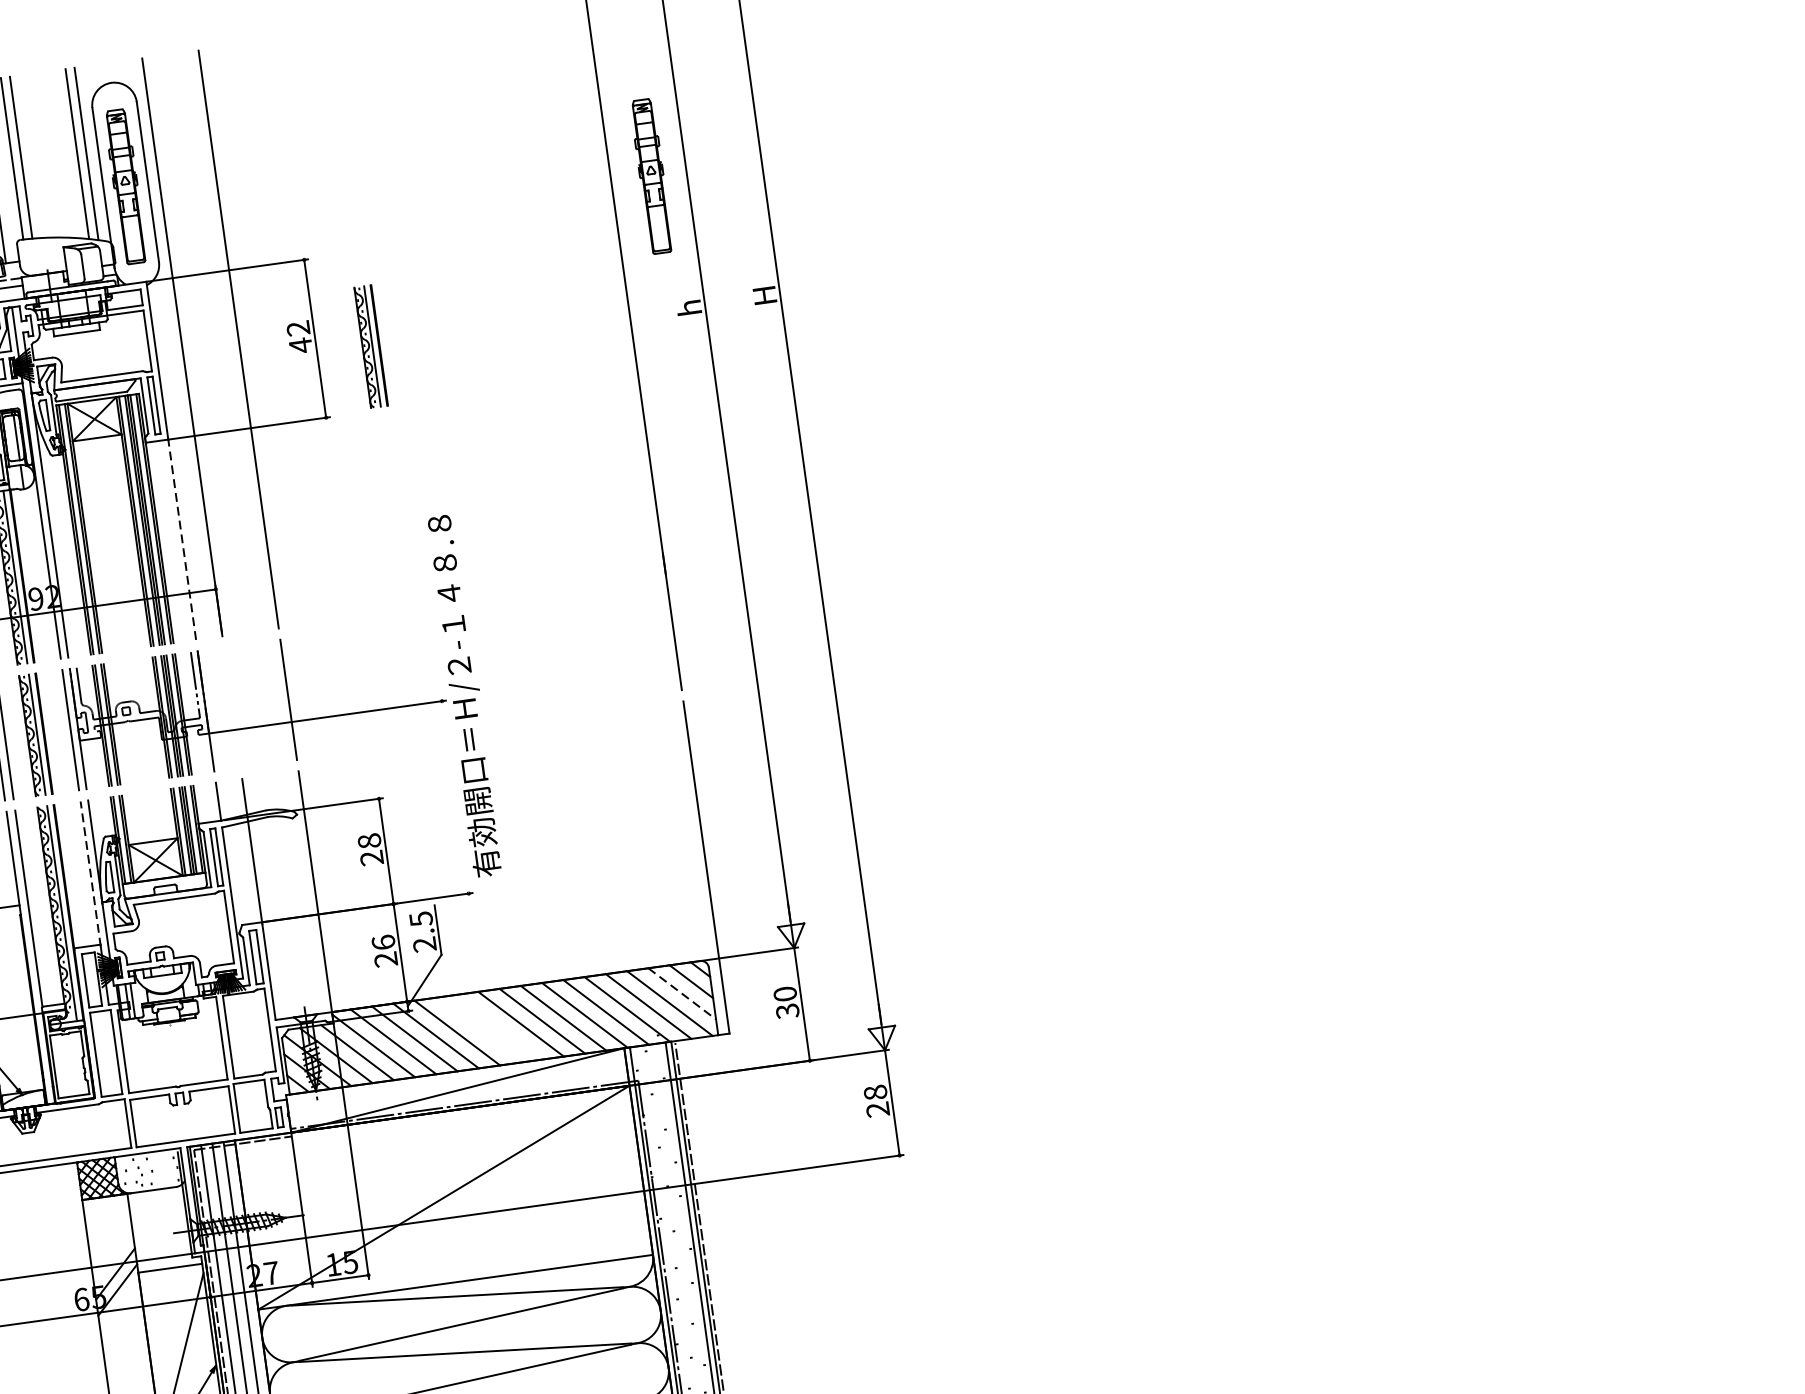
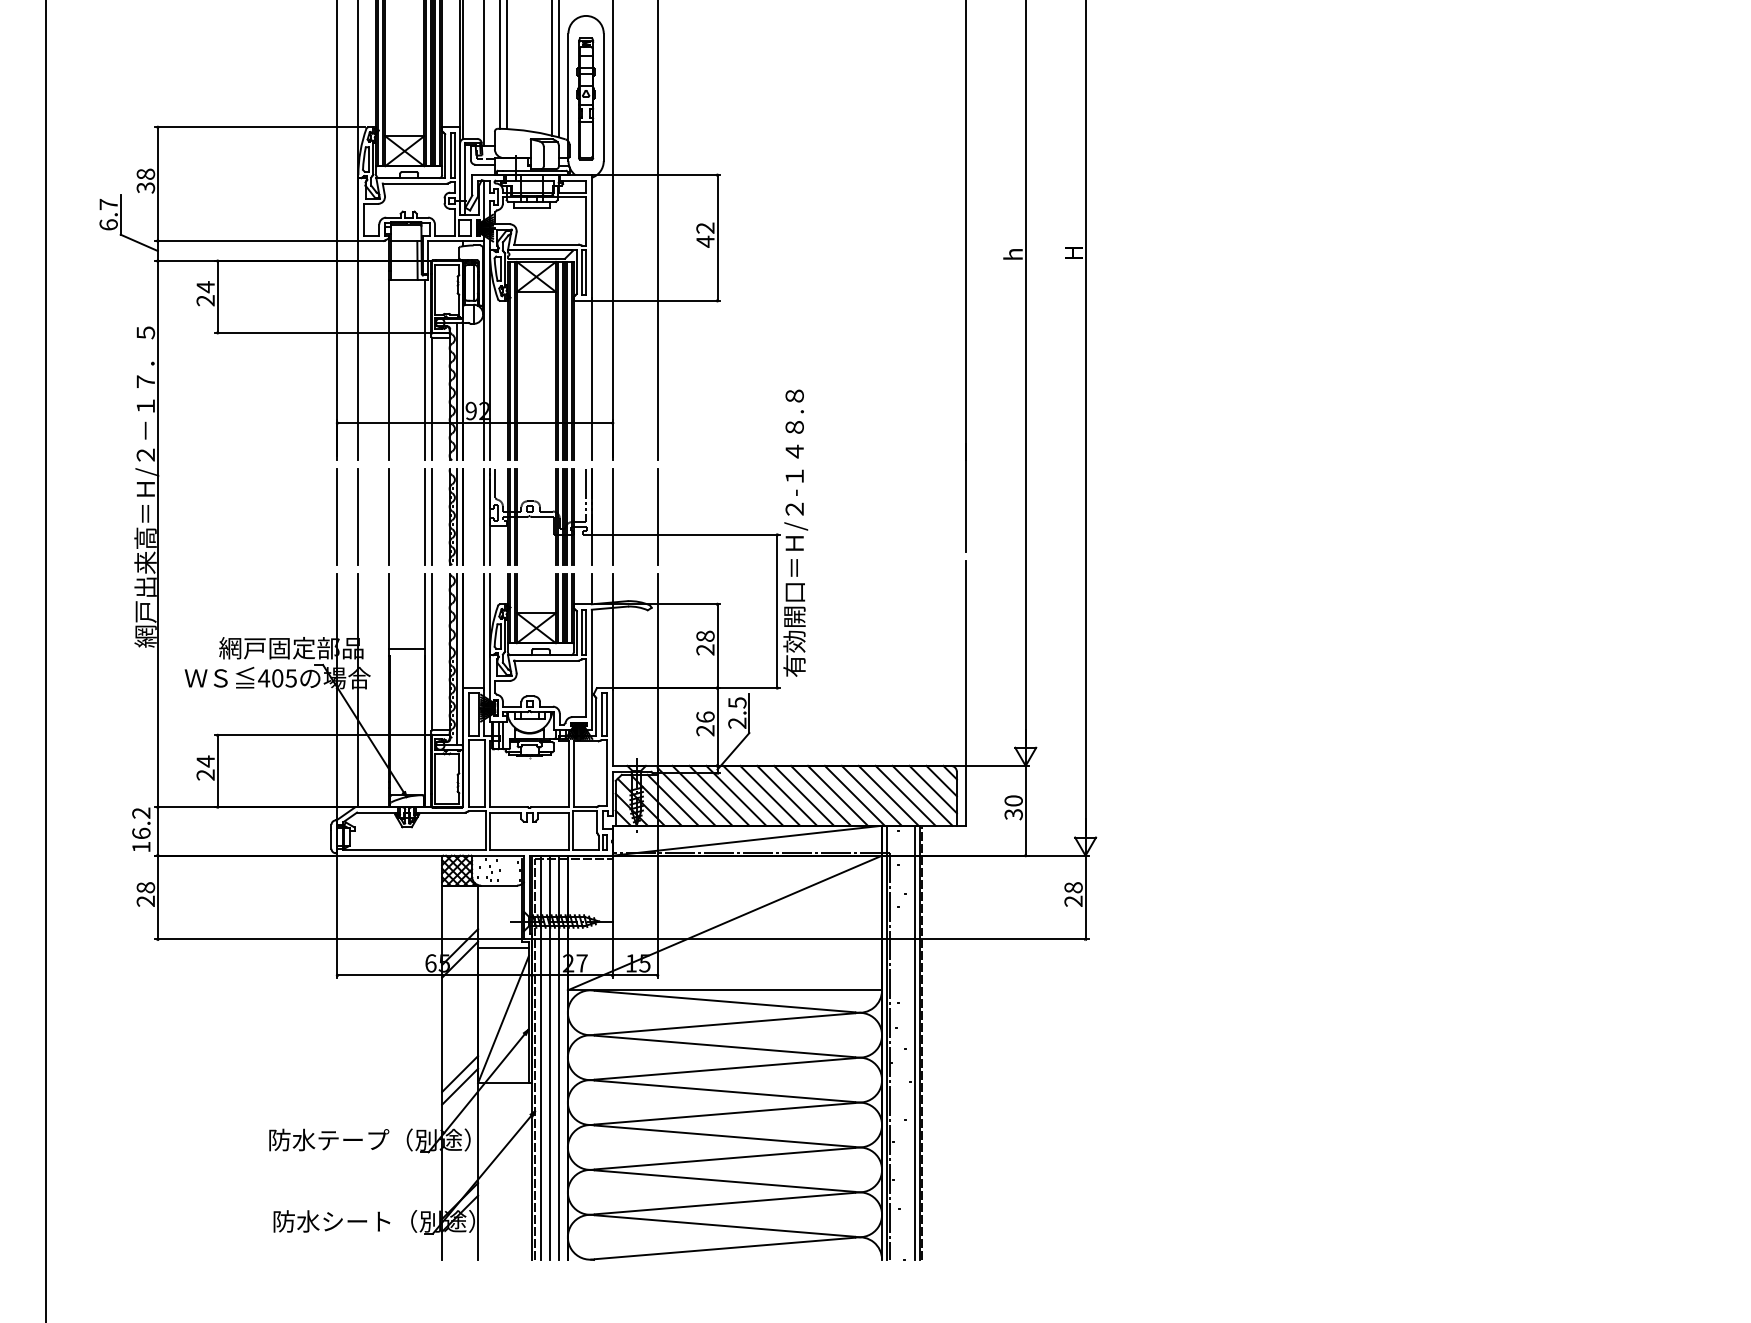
part: (651, 176) -> (997, 147), removed
part: (369, 345) -> (759, 249), removed
line: (181, 537) -> (591, 378), dashed -> solid
line: (232, 708) -> (612, 517), added
line: (455, 797) -> (777, 611), added
line: (91, 873) -> (484, 631), dashed -> solid
line: (682, 993) -> (933, 789), dashed -> solid
line: (500, 1026) -> (787, 795), added
line: (478, 1029) -> (770, 795), added

